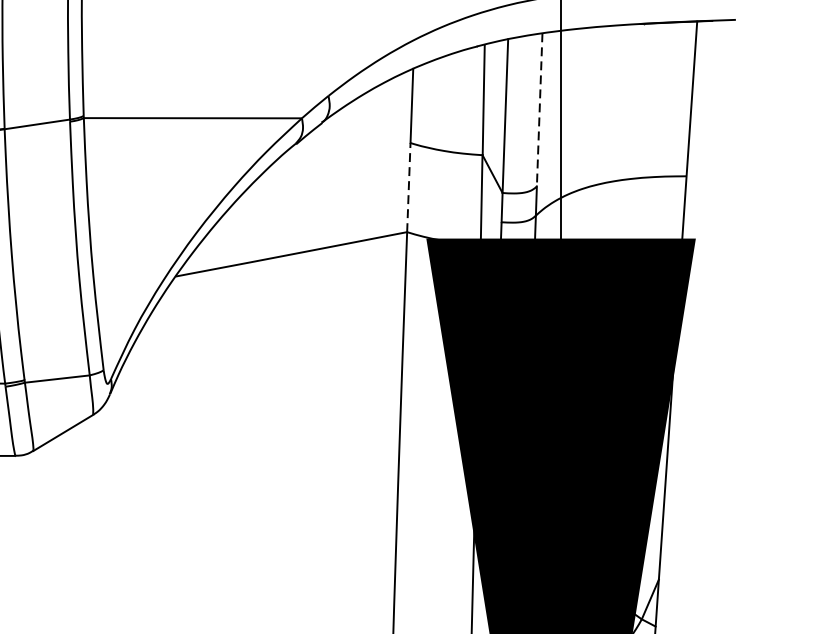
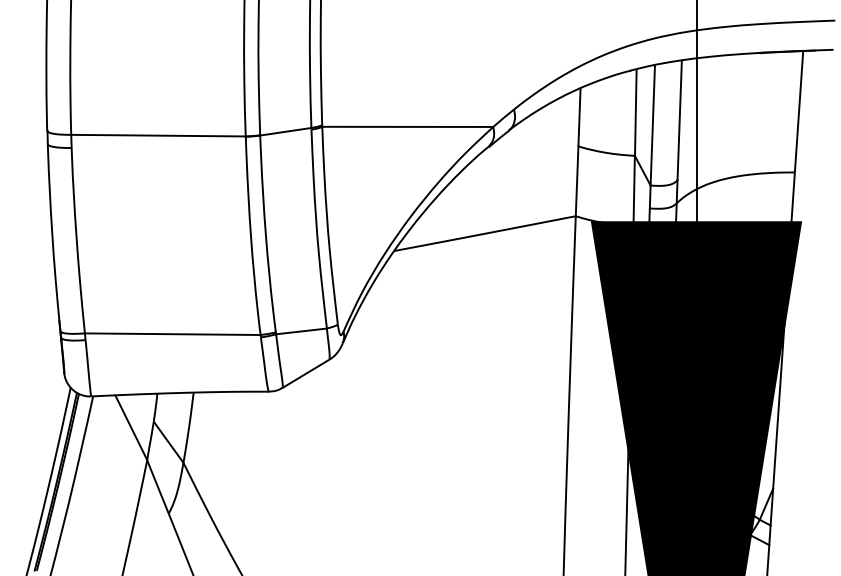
line: (539, 110) -> (679, 120), dashed -> solid
line: (409, 187) -> (577, 181), dashed -> solid

